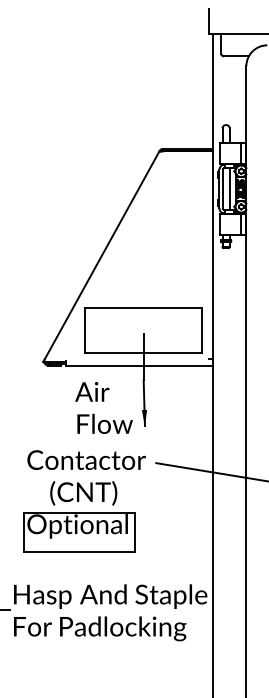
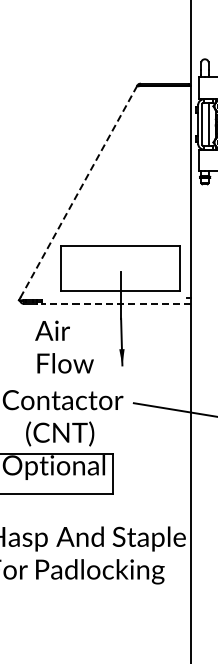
line: (102, 255) -> (79, 191), solid -> dashed
line: (139, 365) -> (116, 303), solid -> dashed
text: (103, 407) -> (63, 346), moved

